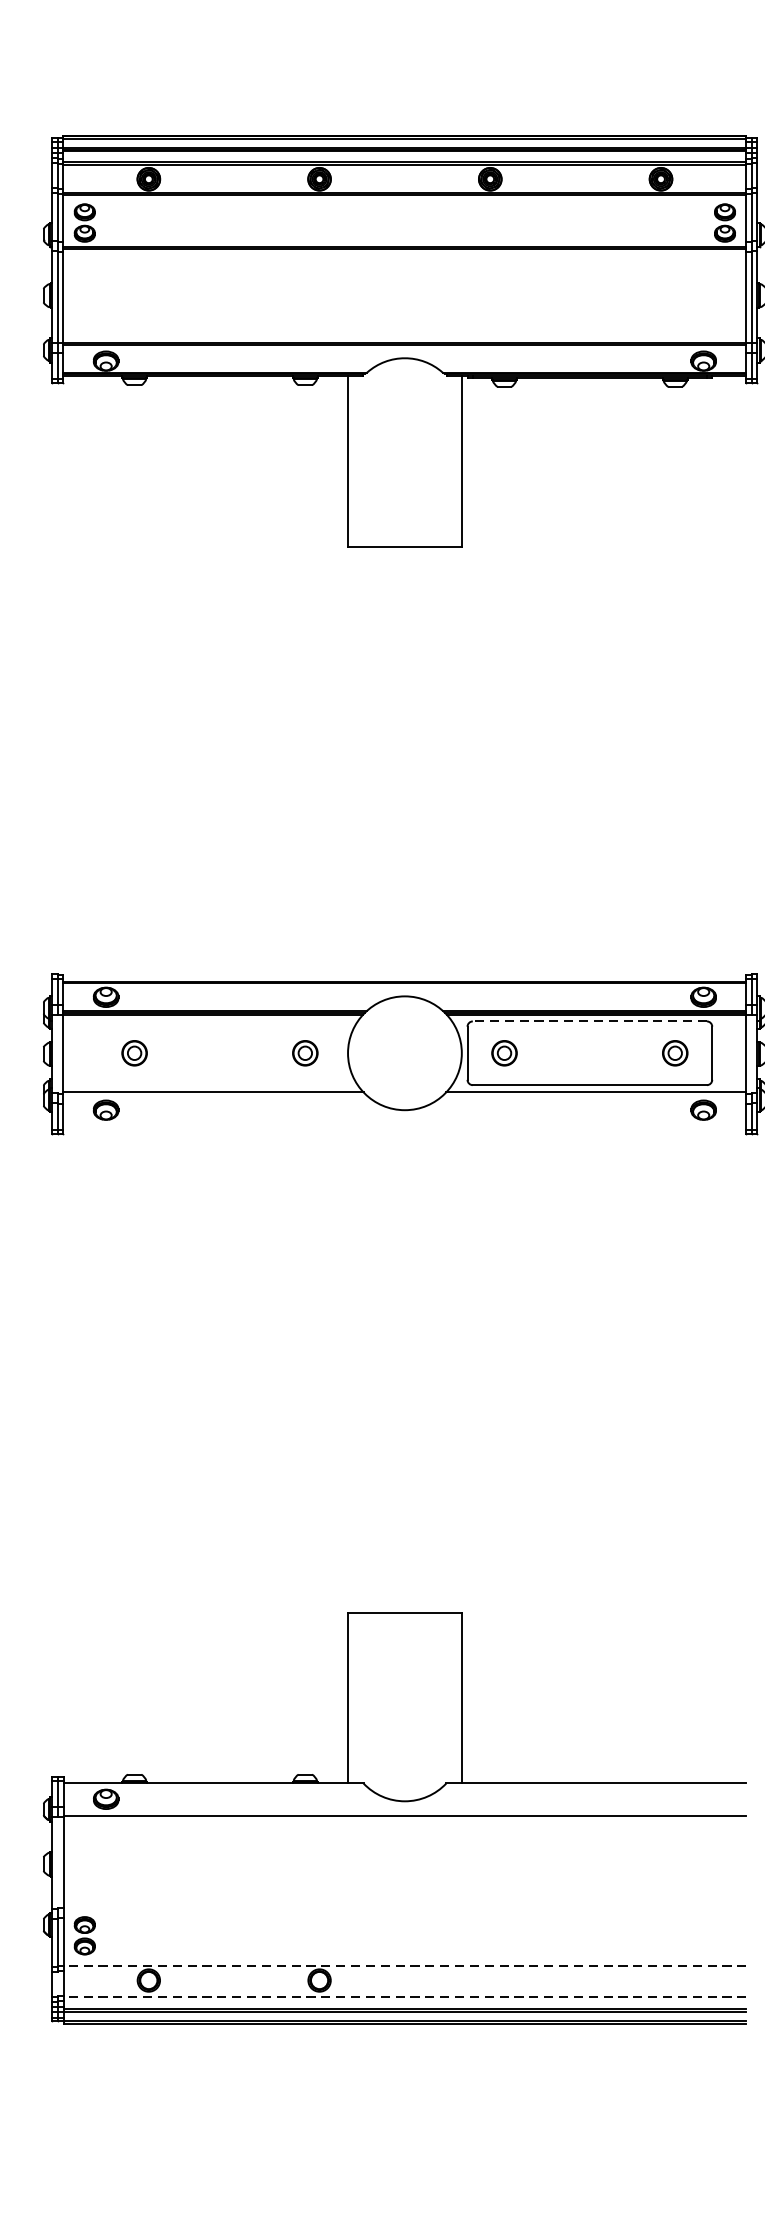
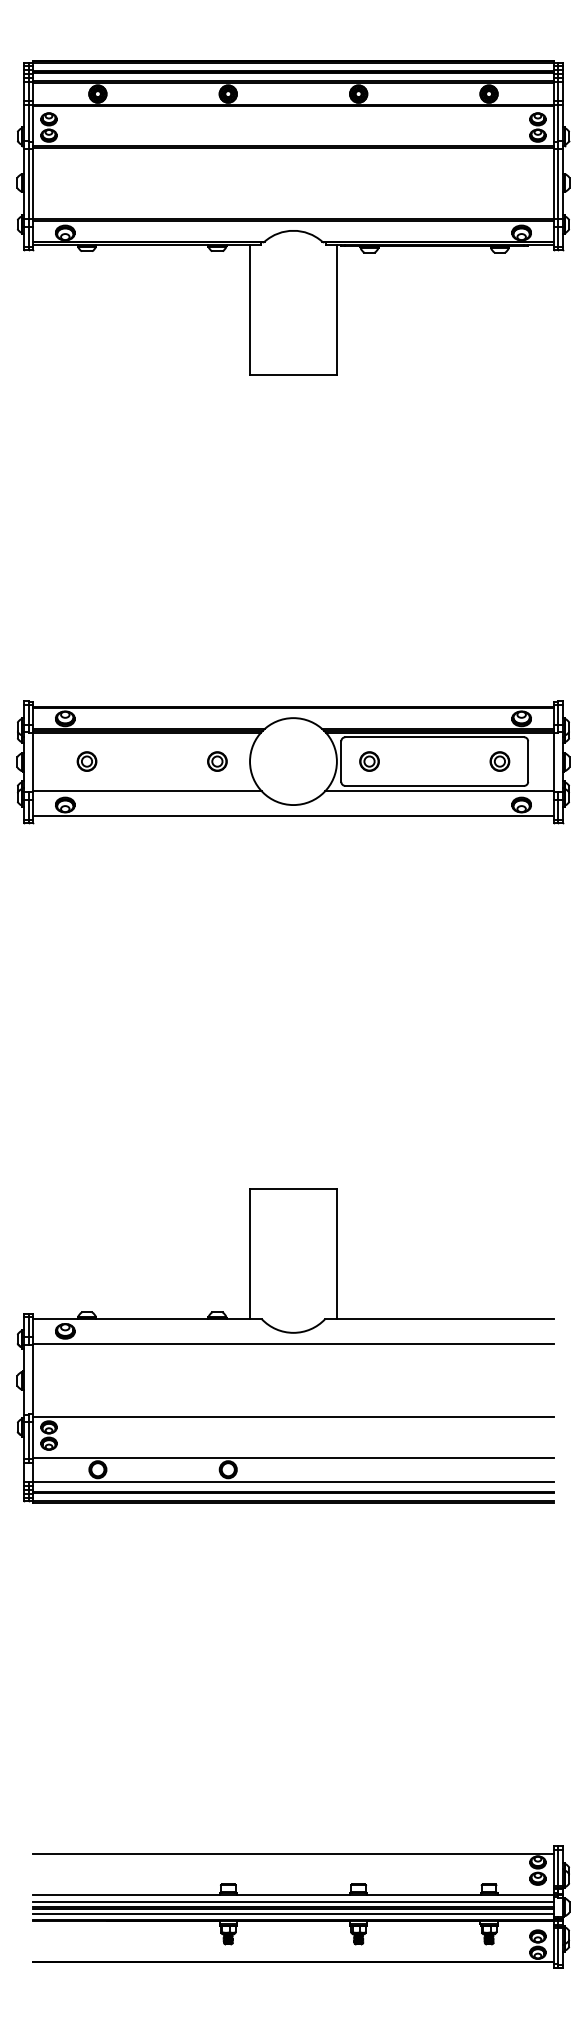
line: (589, 1021) -> (434, 737), dashed -> solid
line: (404, 1123) -> (293, 815), added
line: (404, 1912) -> (293, 1417), added
line: (404, 1965) -> (293, 1458), dashed -> solid
line: (404, 1997) -> (293, 1482), dashed -> solid

